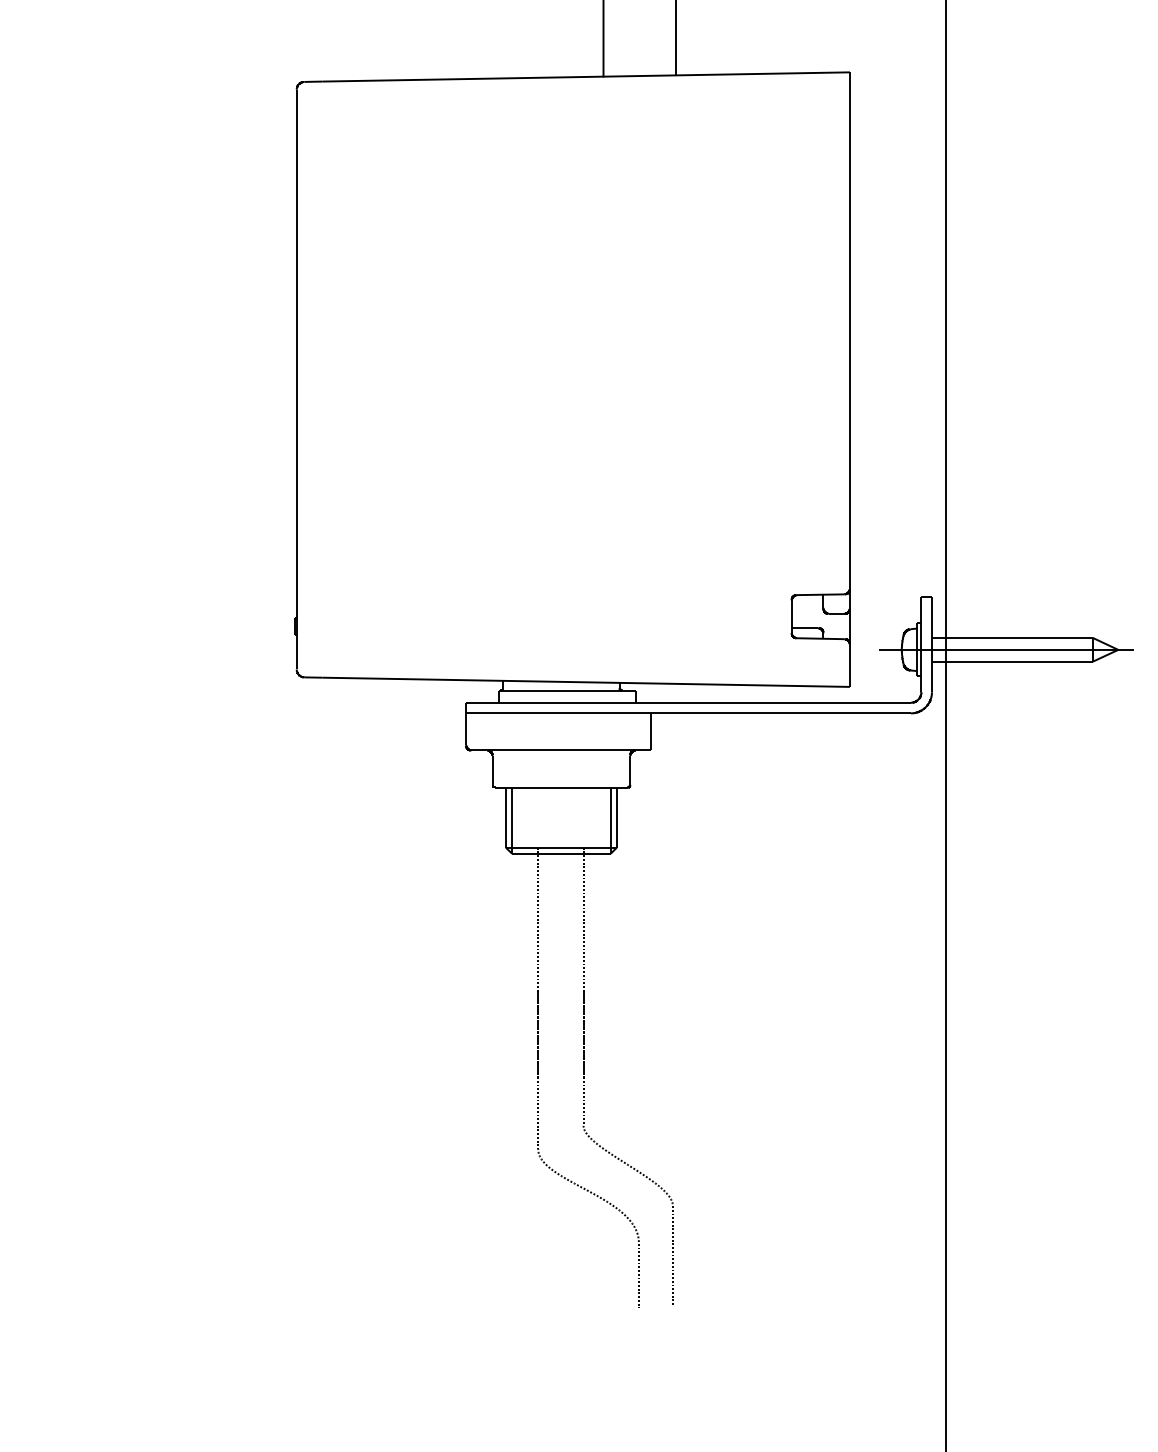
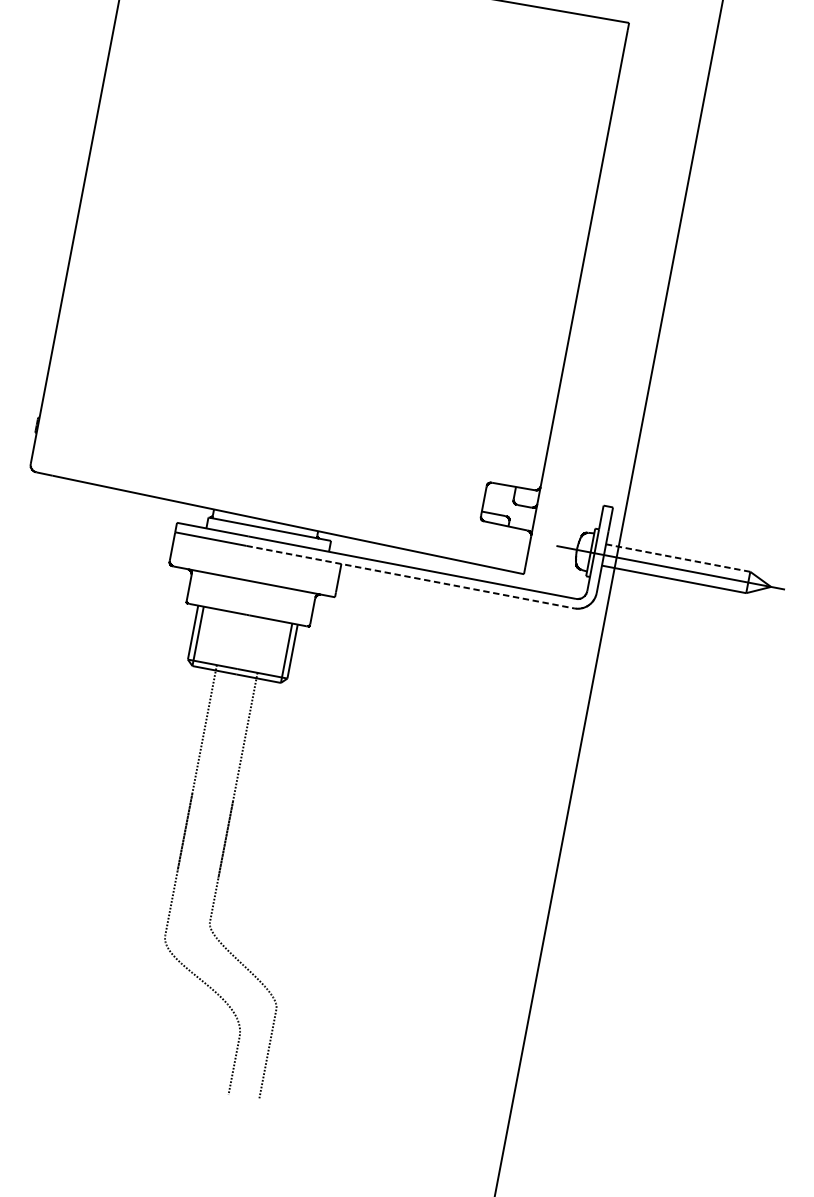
line: (1011, 637) -> (677, 557), solid -> dashed
line: (728, 713) -> (410, 577), solid -> dashed

